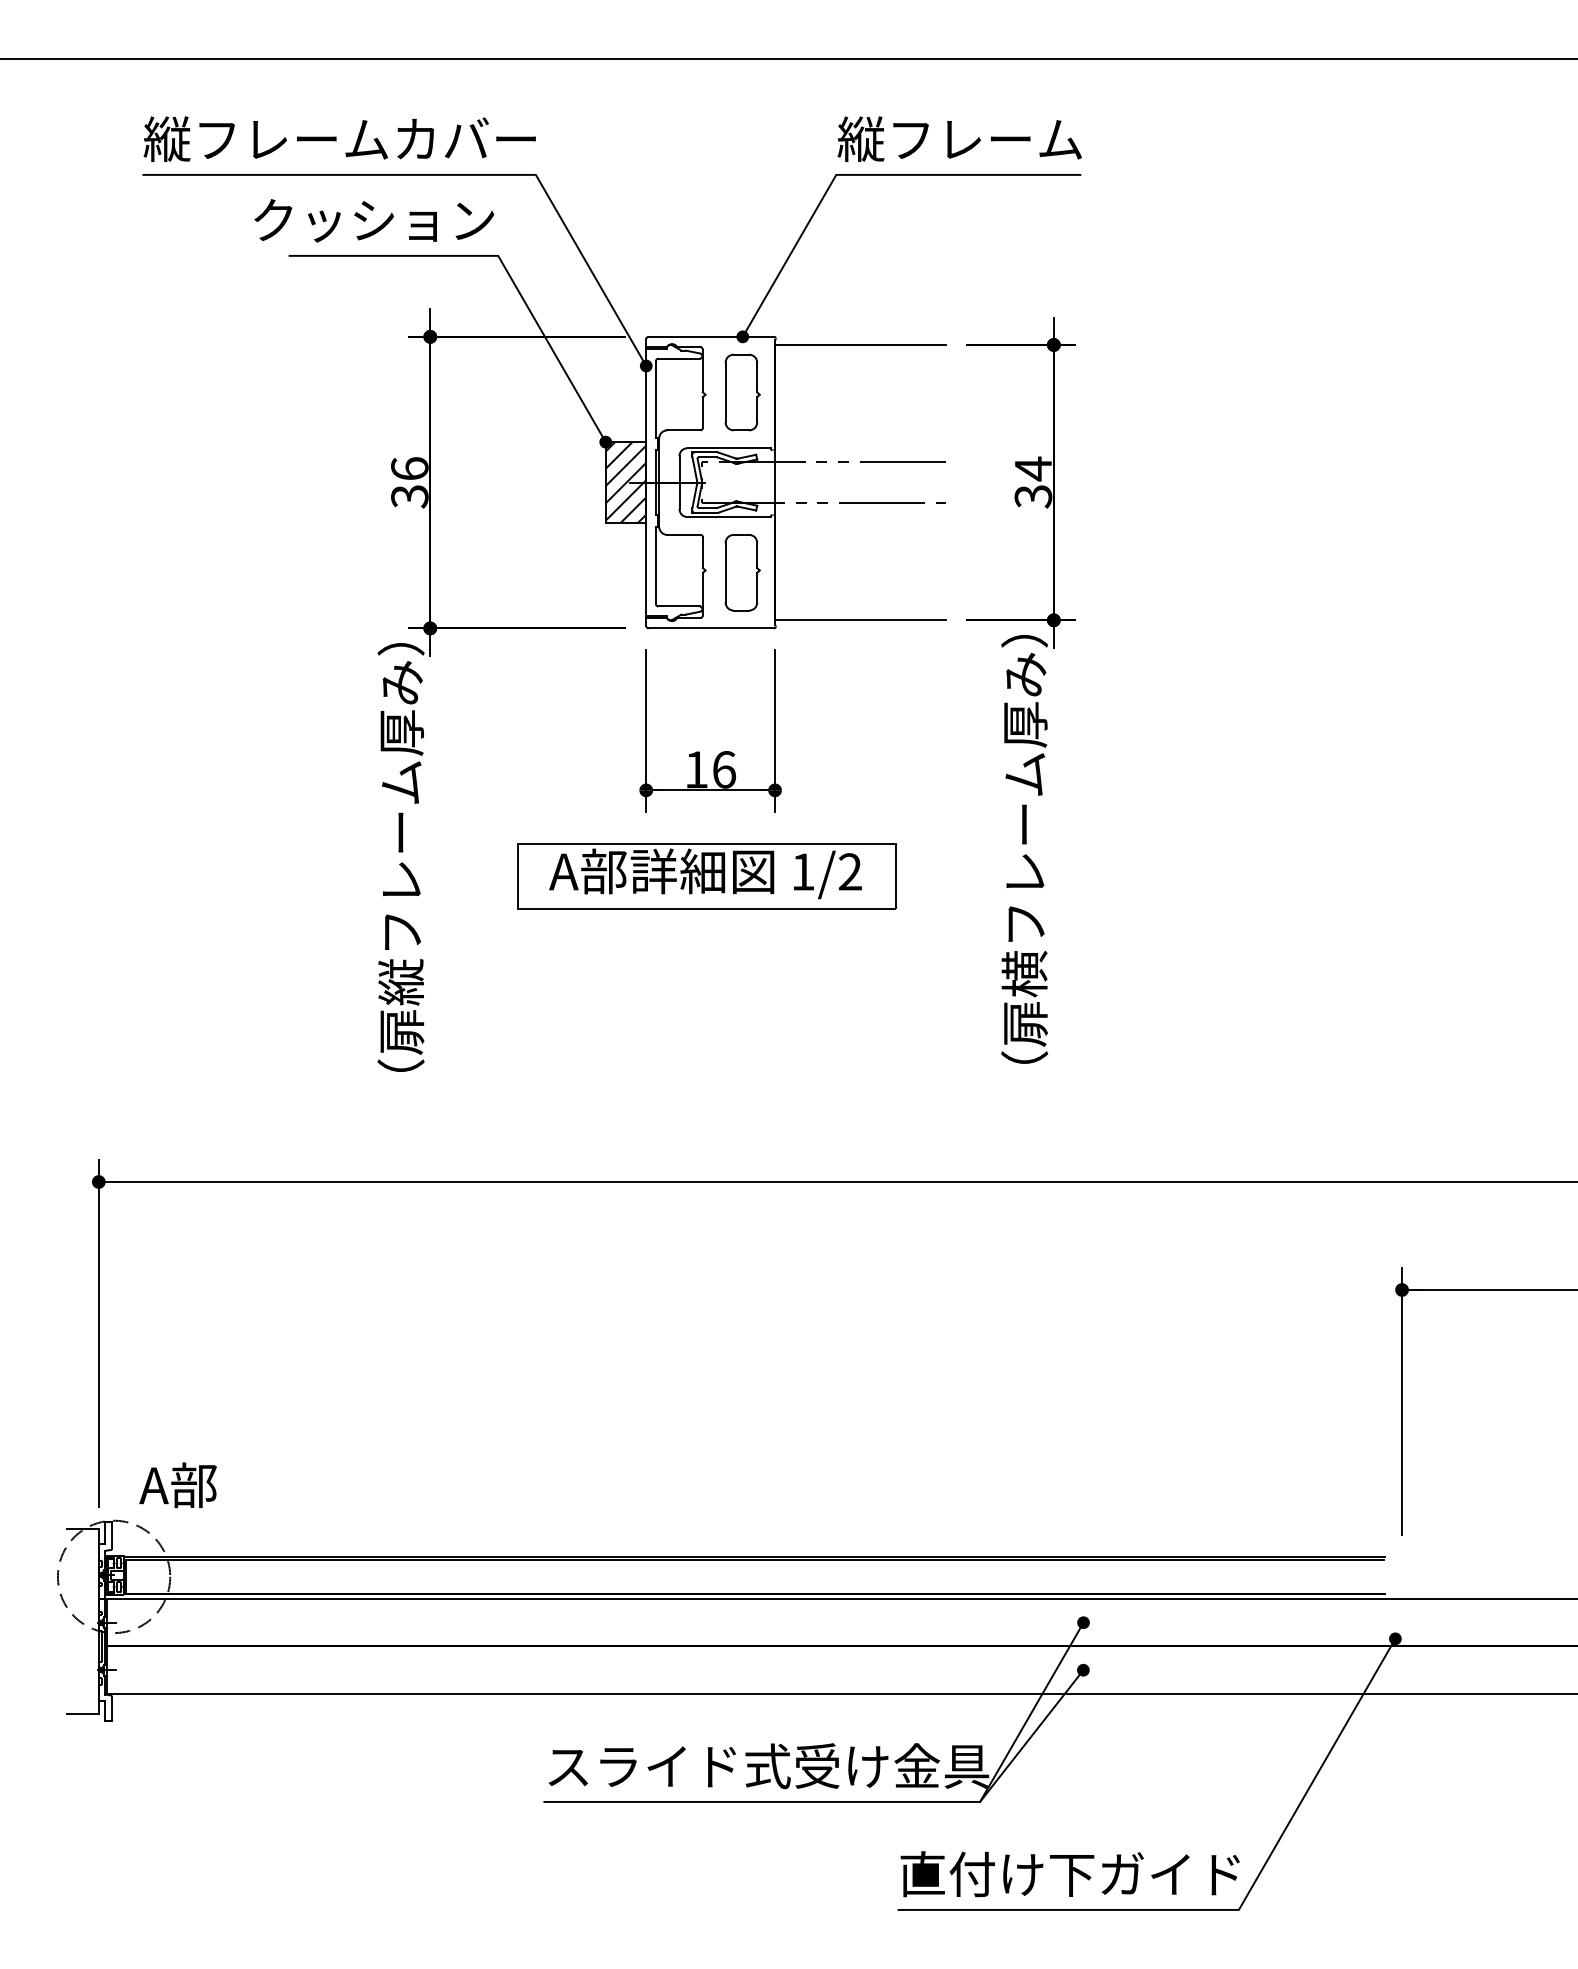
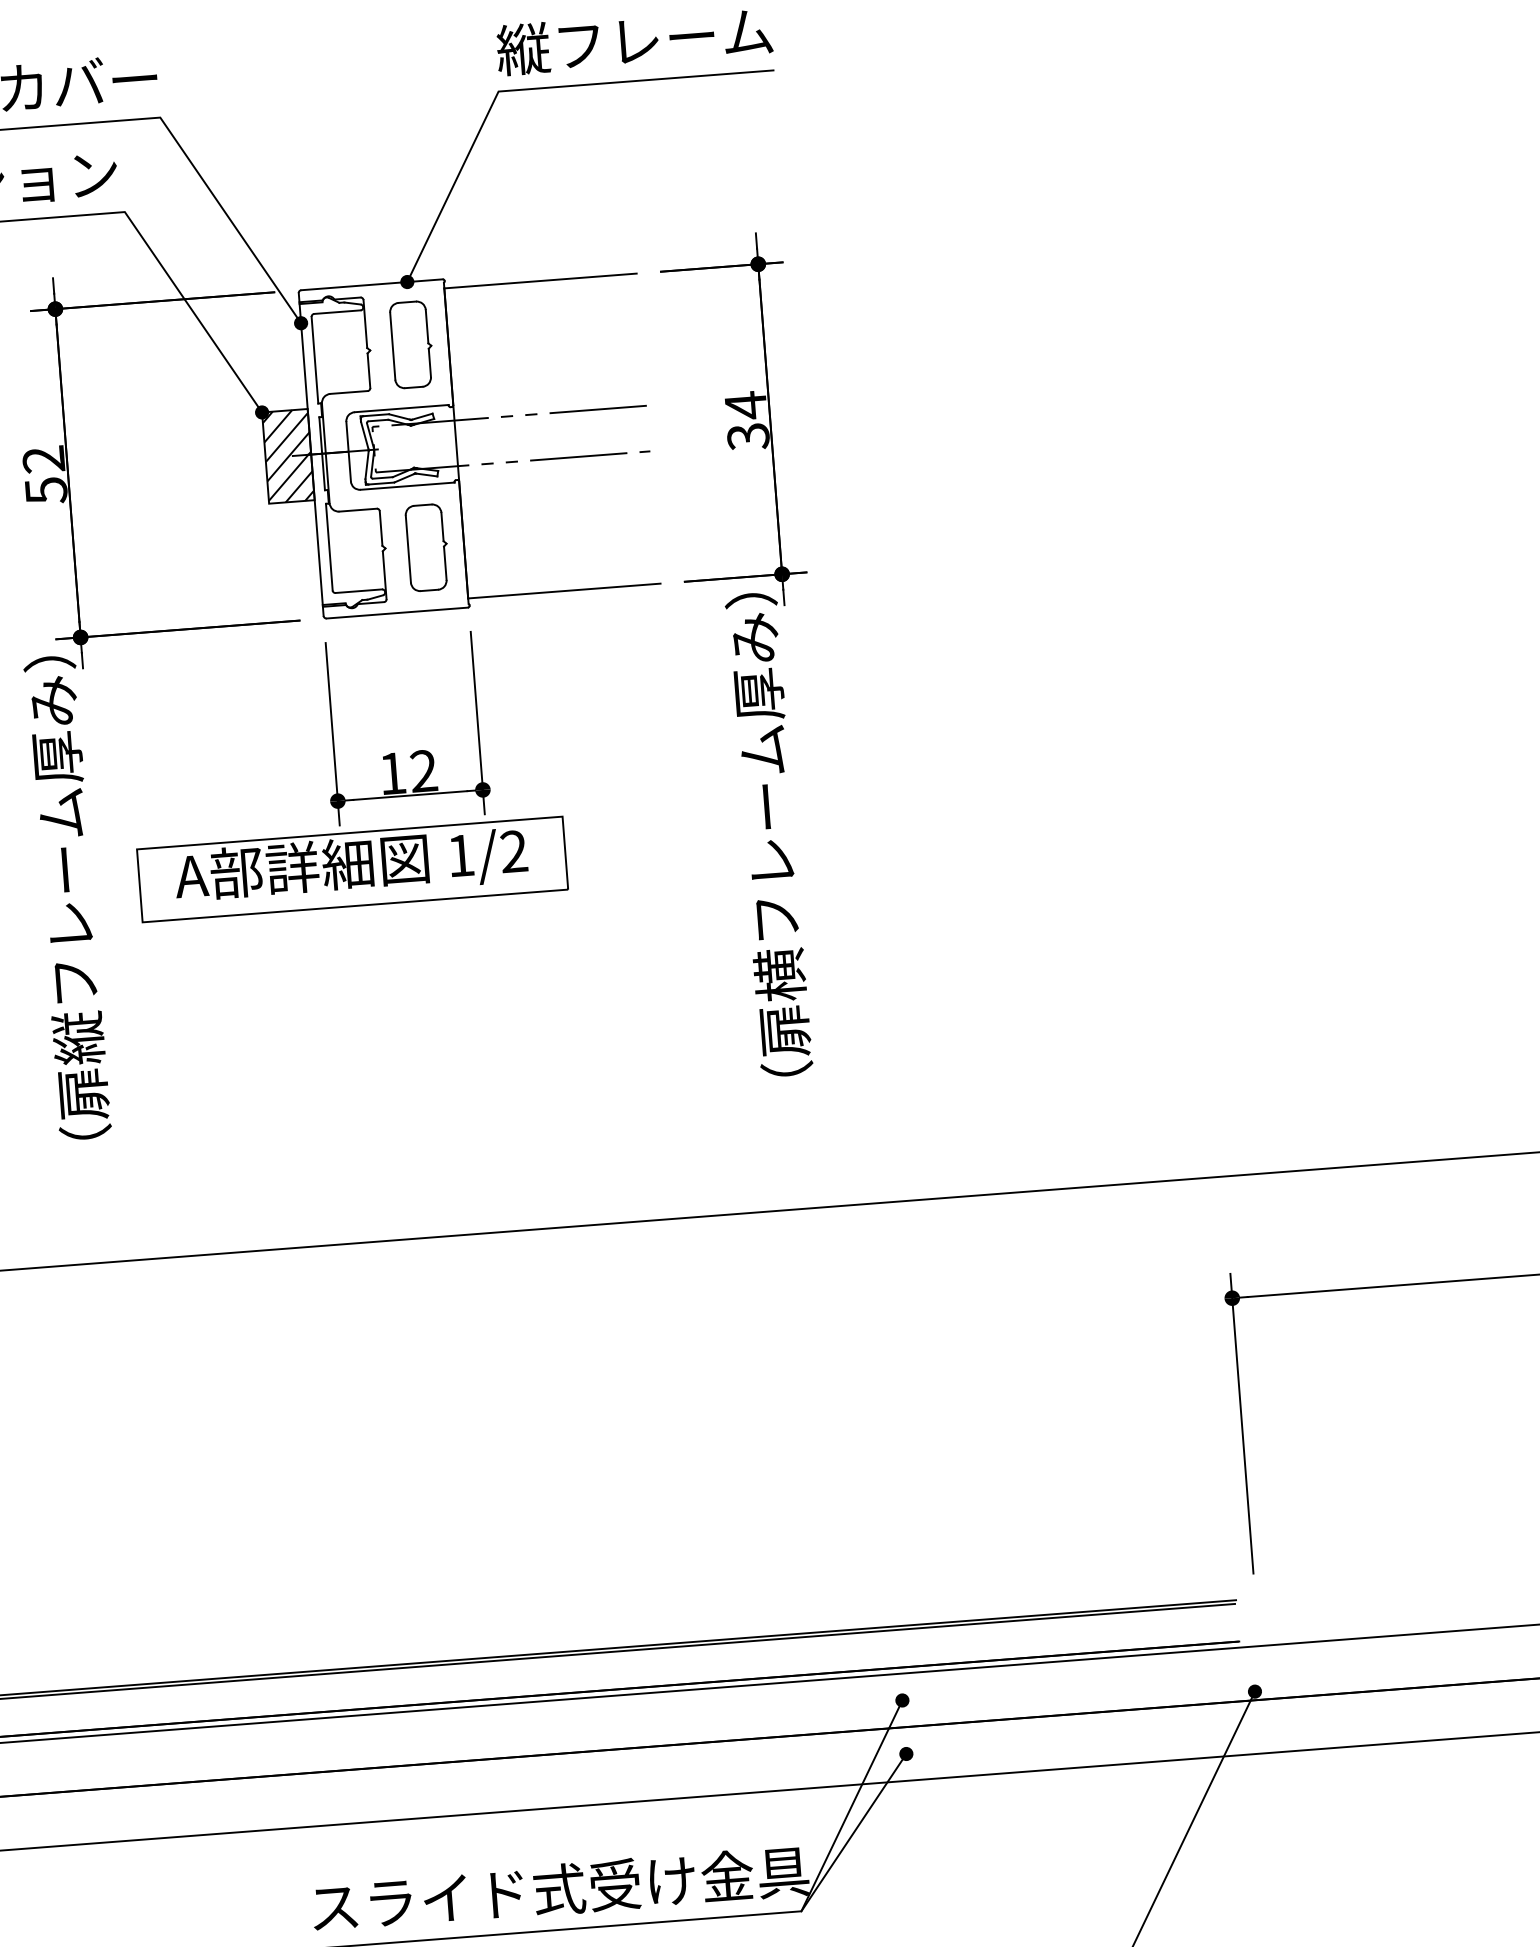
text: (409, 482) -> (44, 474), 36 -> 52
text: (724, 769) -> (424, 770), 16 -> 12
part: (706, 876) -> (352, 869), moved

